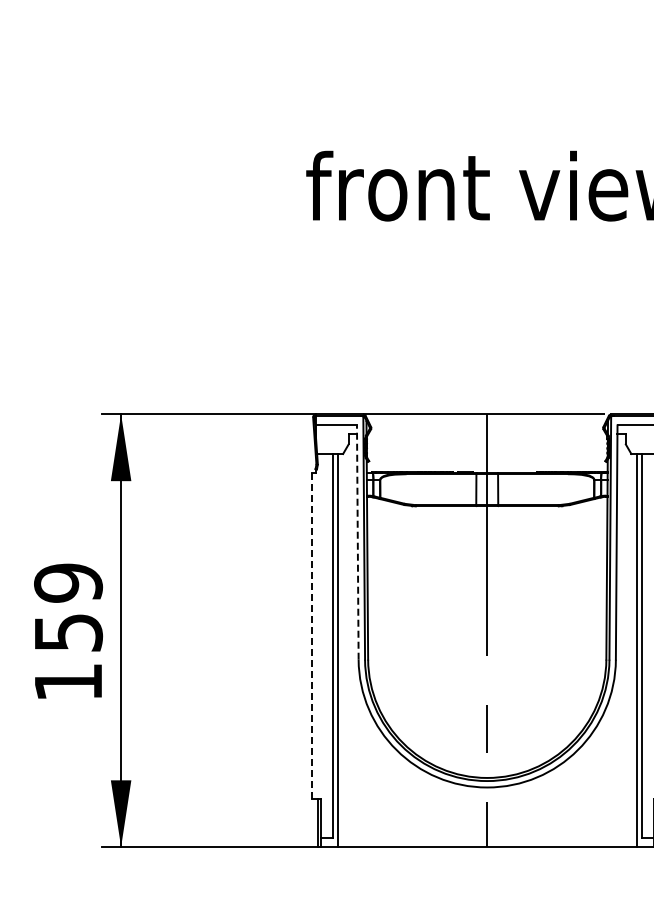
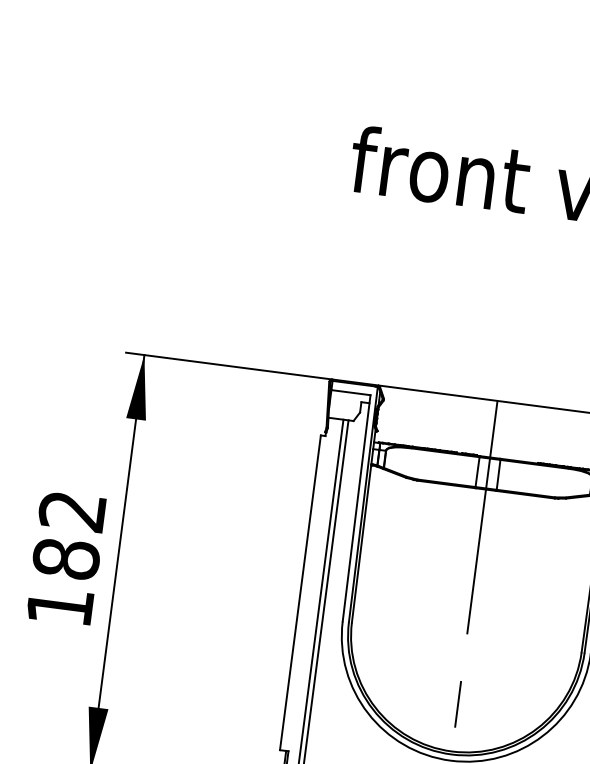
line: (357, 542) -> (356, 508), dashed -> solid
text: (68, 607) -> (69, 534), 159 -> 182
line: (311, 636) -> (300, 593), dashed -> solid

